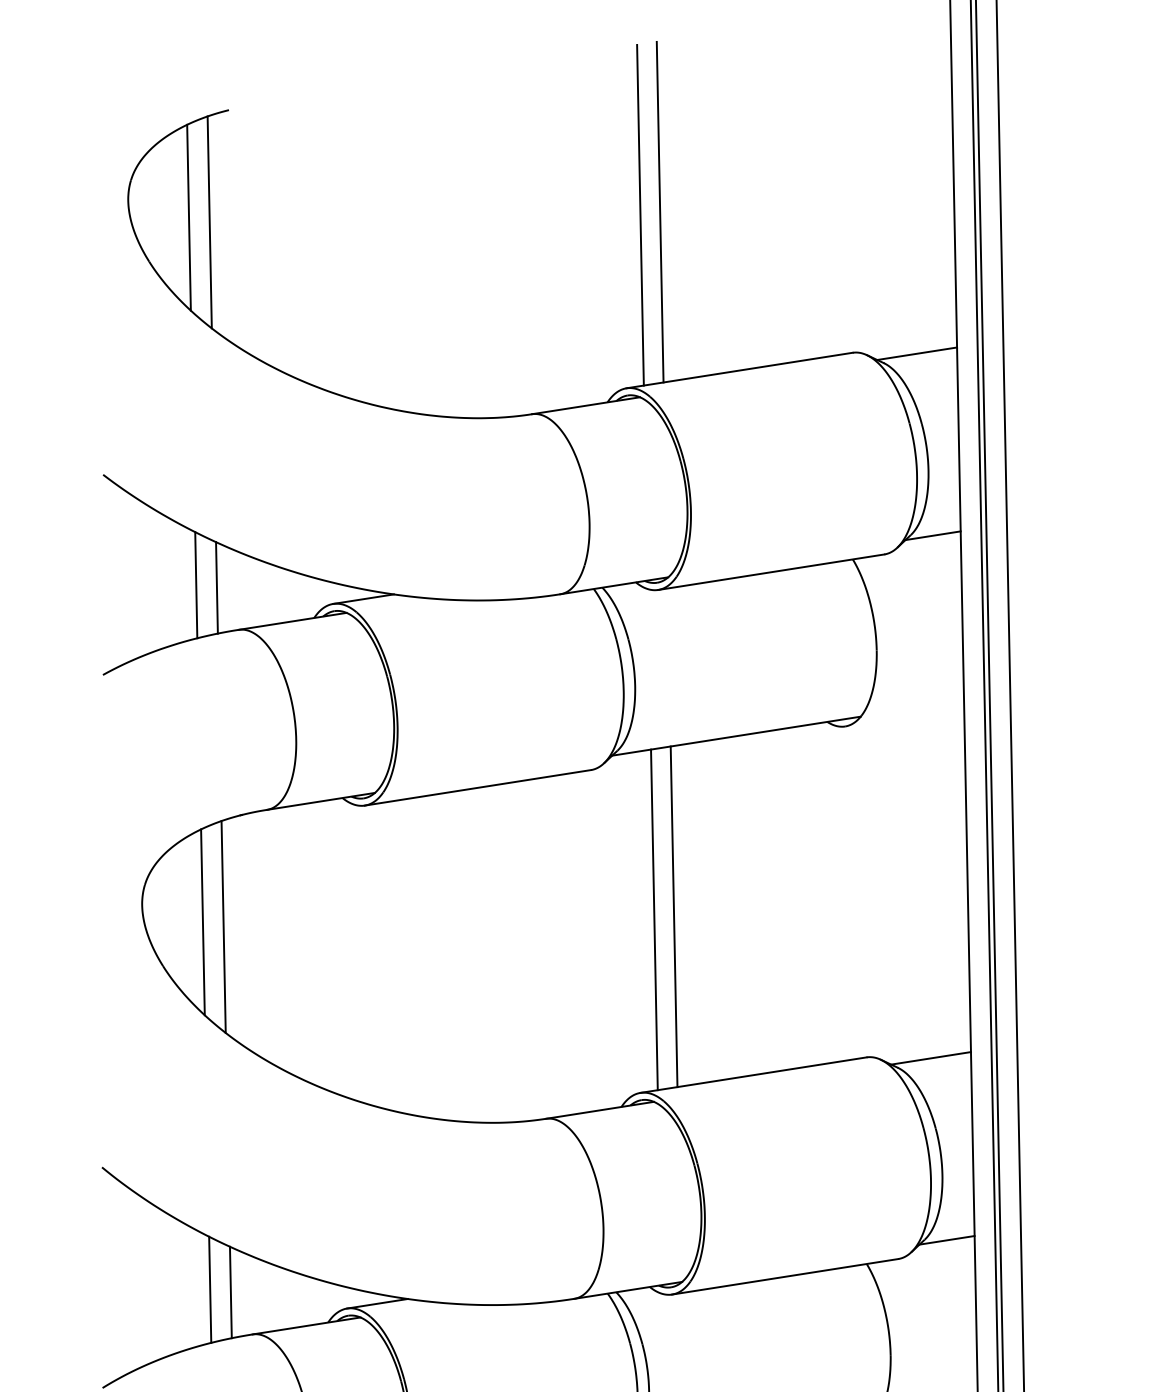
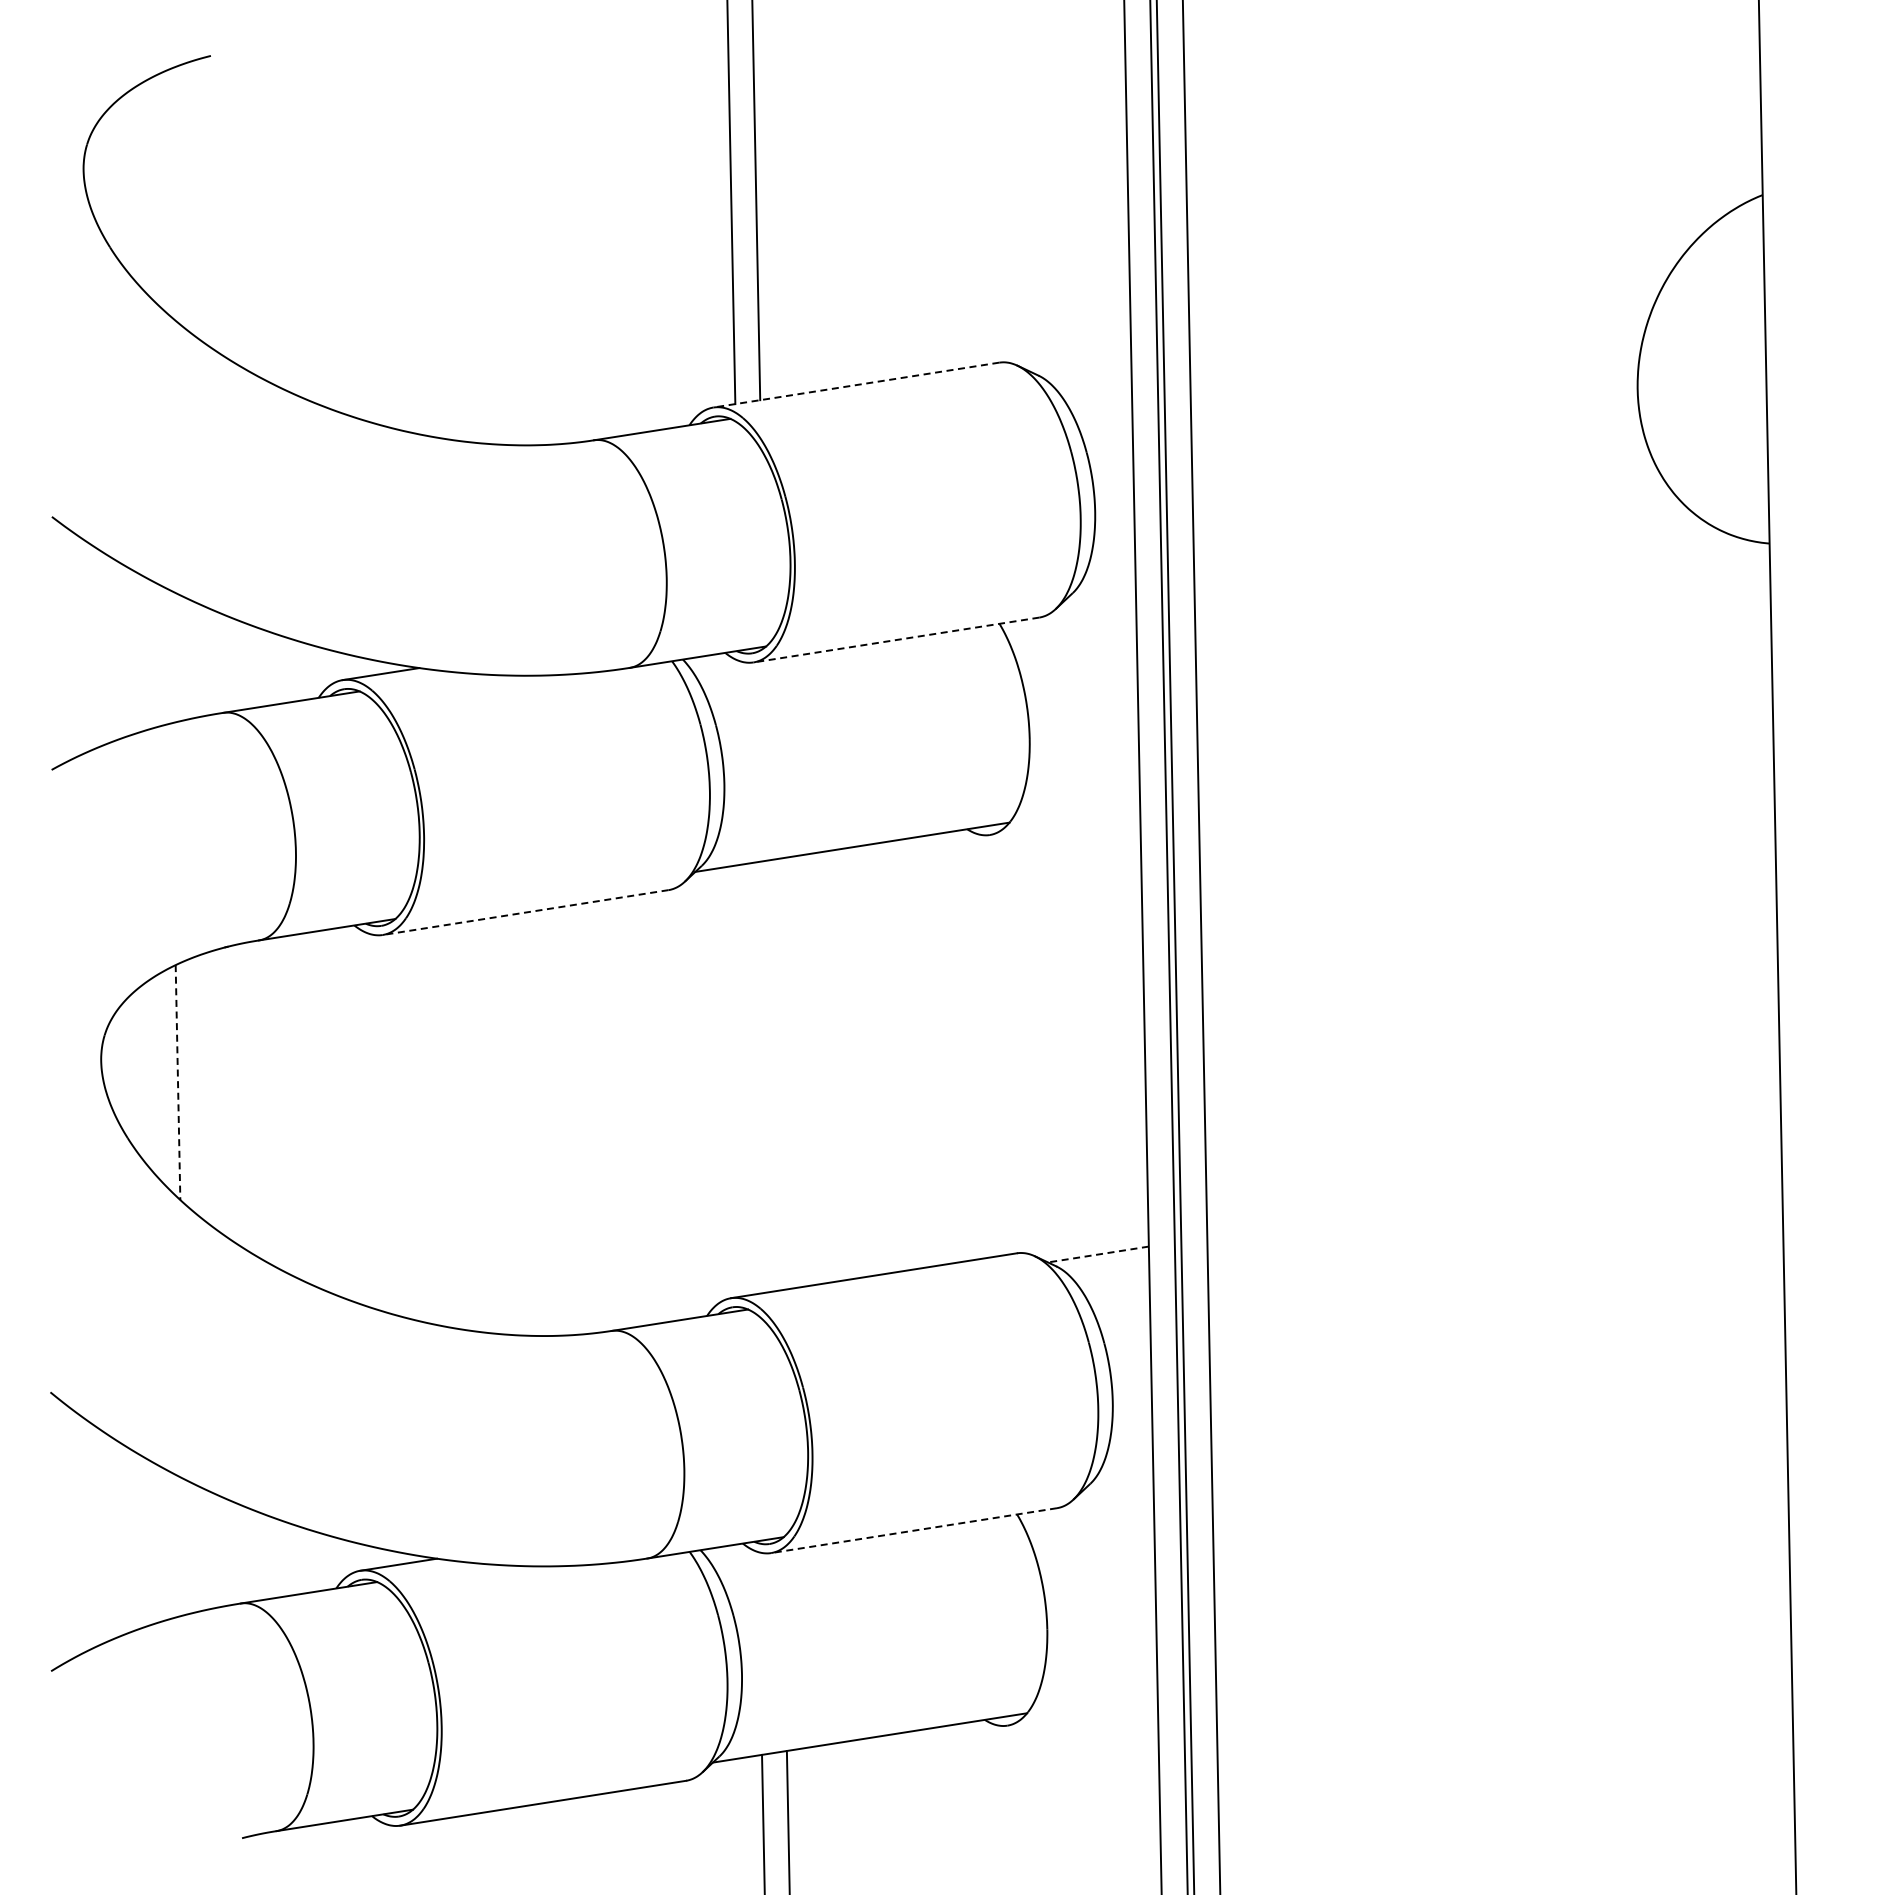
line: (189, 217) -> (160, 191), removed
line: (209, 222) -> (186, 197), removed
line: (916, 353) -> (1080, 363), removed
line: (739, 370) -> (856, 385), solid -> dashed
line: (932, 535) -> (1100, 593), removed
line: (771, 572) -> (896, 640), solid -> dashed
line: (196, 585) -> (169, 656), removed
line: (216, 587) -> (195, 659), removed
line: (477, 787) -> (525, 912), solid -> dashed
line: (674, 916) -> (773, 1075), removed
line: (654, 919) -> (748, 1079), removed
line: (203, 923) -> (178, 1083), solid -> dashed
line: (223, 927) -> (203, 1088), removed
line: (930, 1058) -> (1097, 1254), solid -> dashed
line: (946, 1240) -> (1118, 1484), removed
line: (785, 1276) -> (914, 1530), solid -> dashed
line: (209, 1290) -> (186, 1547), removed
line: (231, 1292) -> (213, 1550), removed

